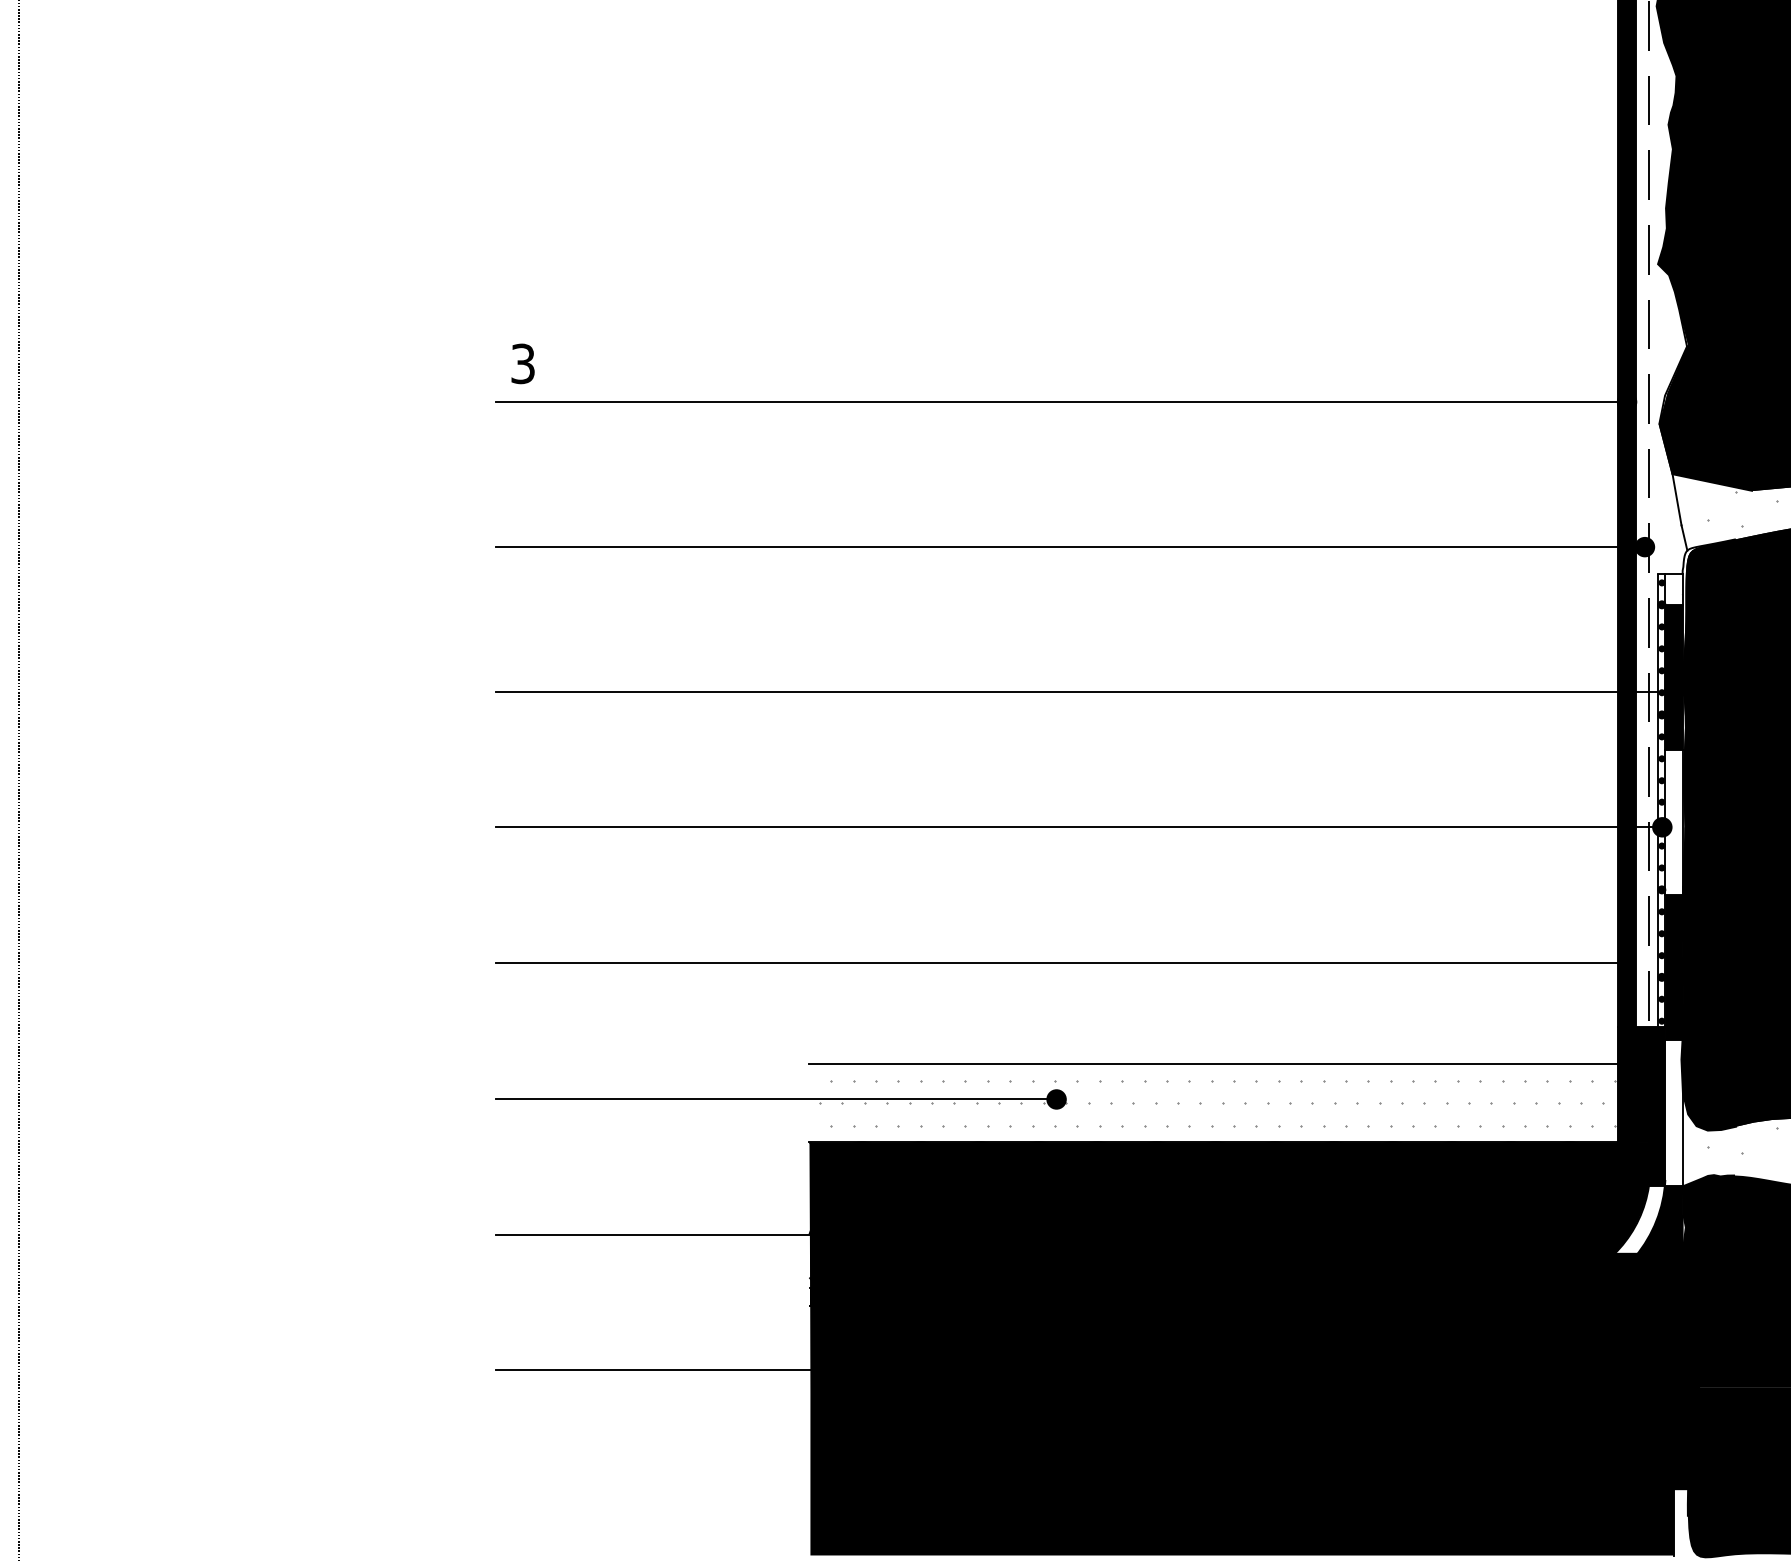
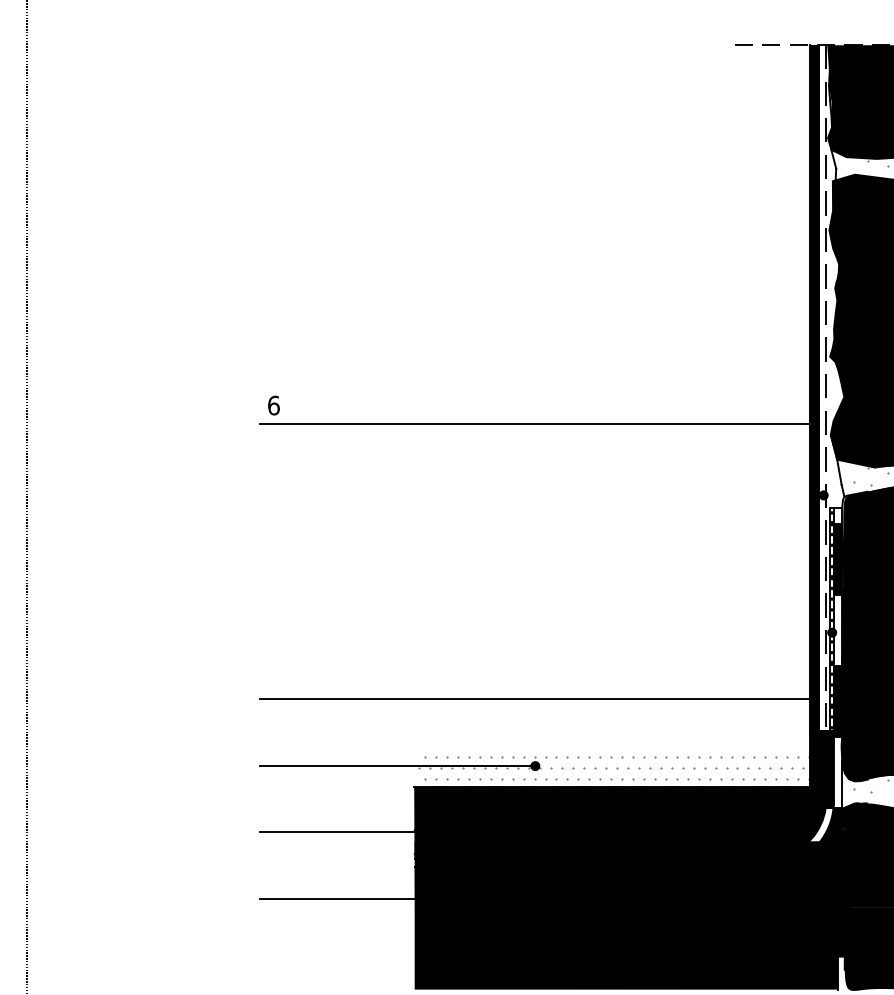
text: (522, 363) -> (273, 405), 3 -> 6
line: (1069, 547) -> (541, 495), removed
line: (1079, 692) -> (546, 566), removed
line: (1079, 826) -> (546, 632), removed
line: (1214, 1063) -> (612, 748), removed

